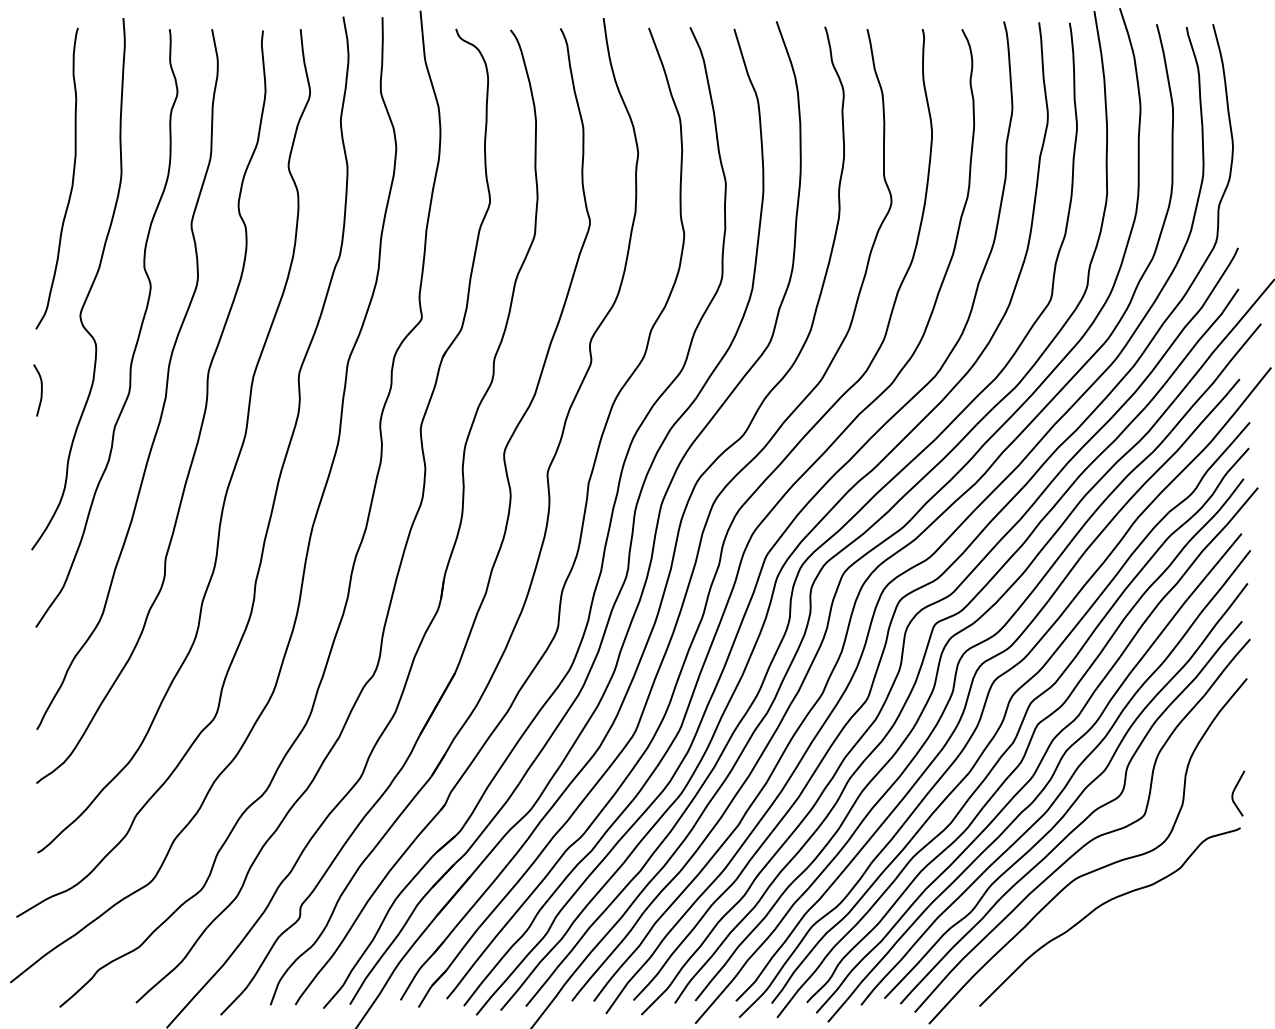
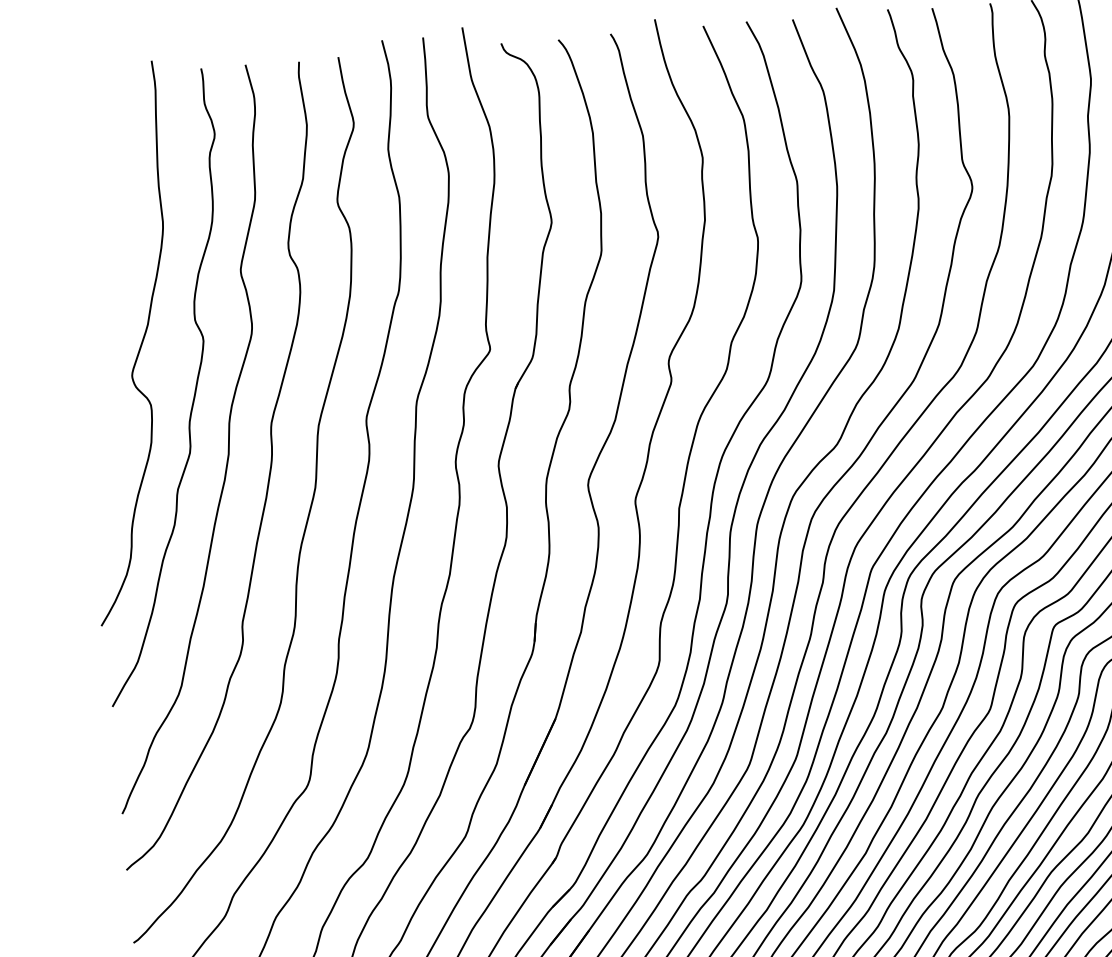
curve: (71, 183) -> (111, 238), removed
curve: (40, 392) -> (97, 460), removed

